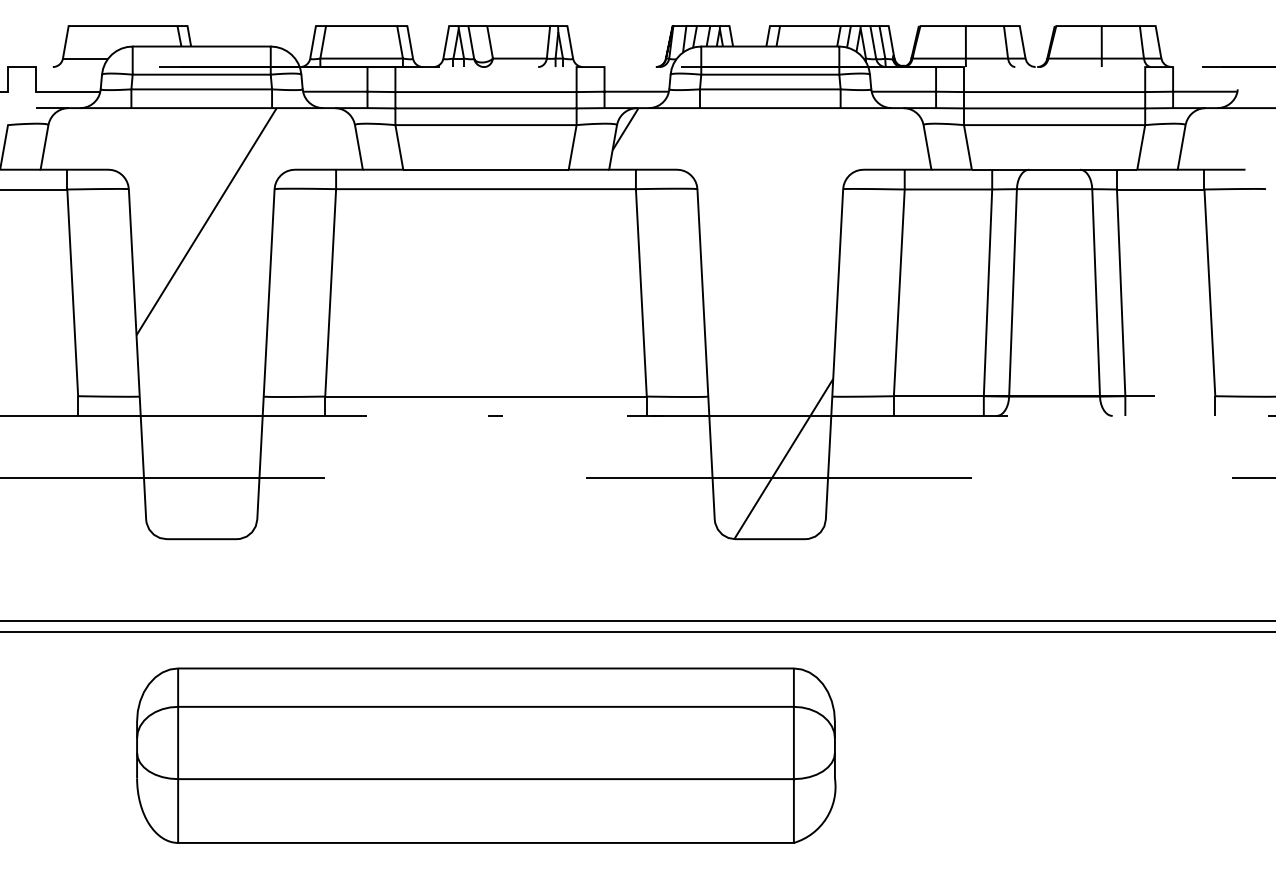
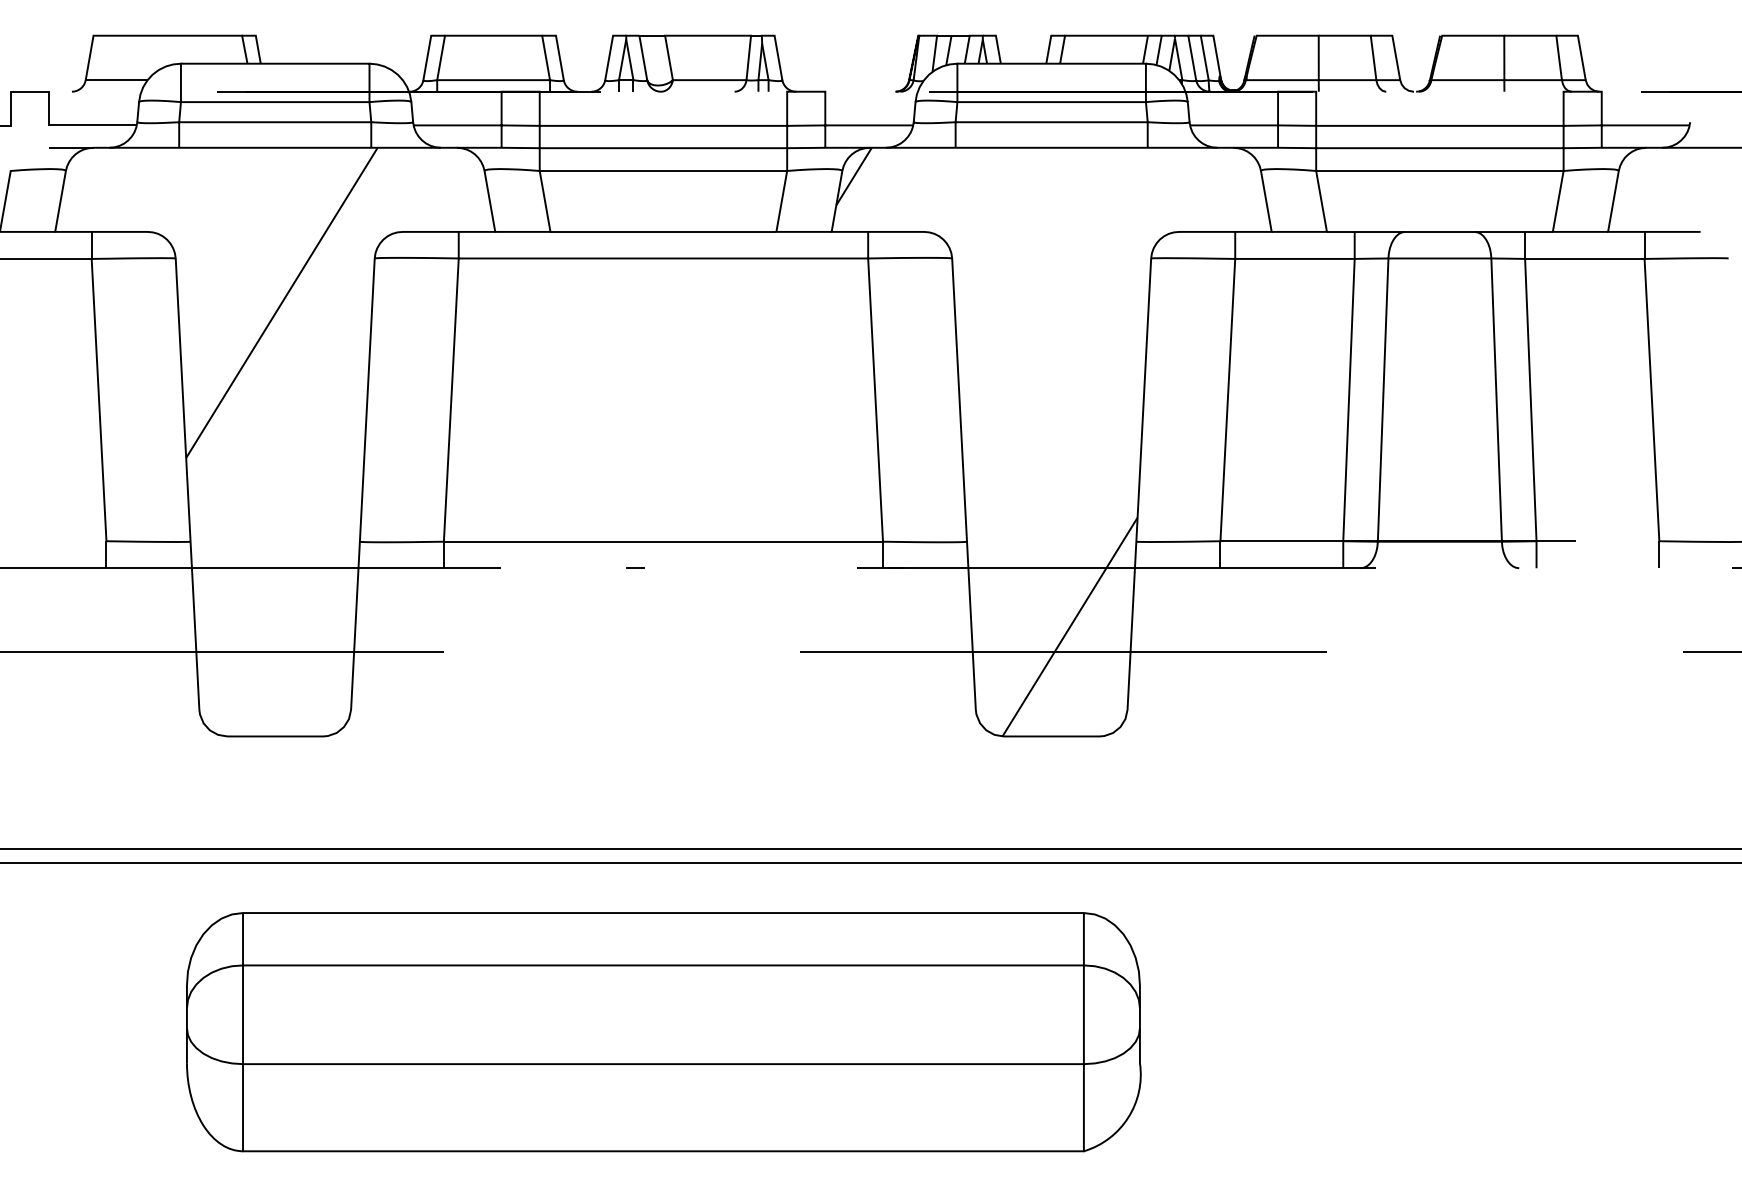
line: (495, 415) -> (635, 567), moved

